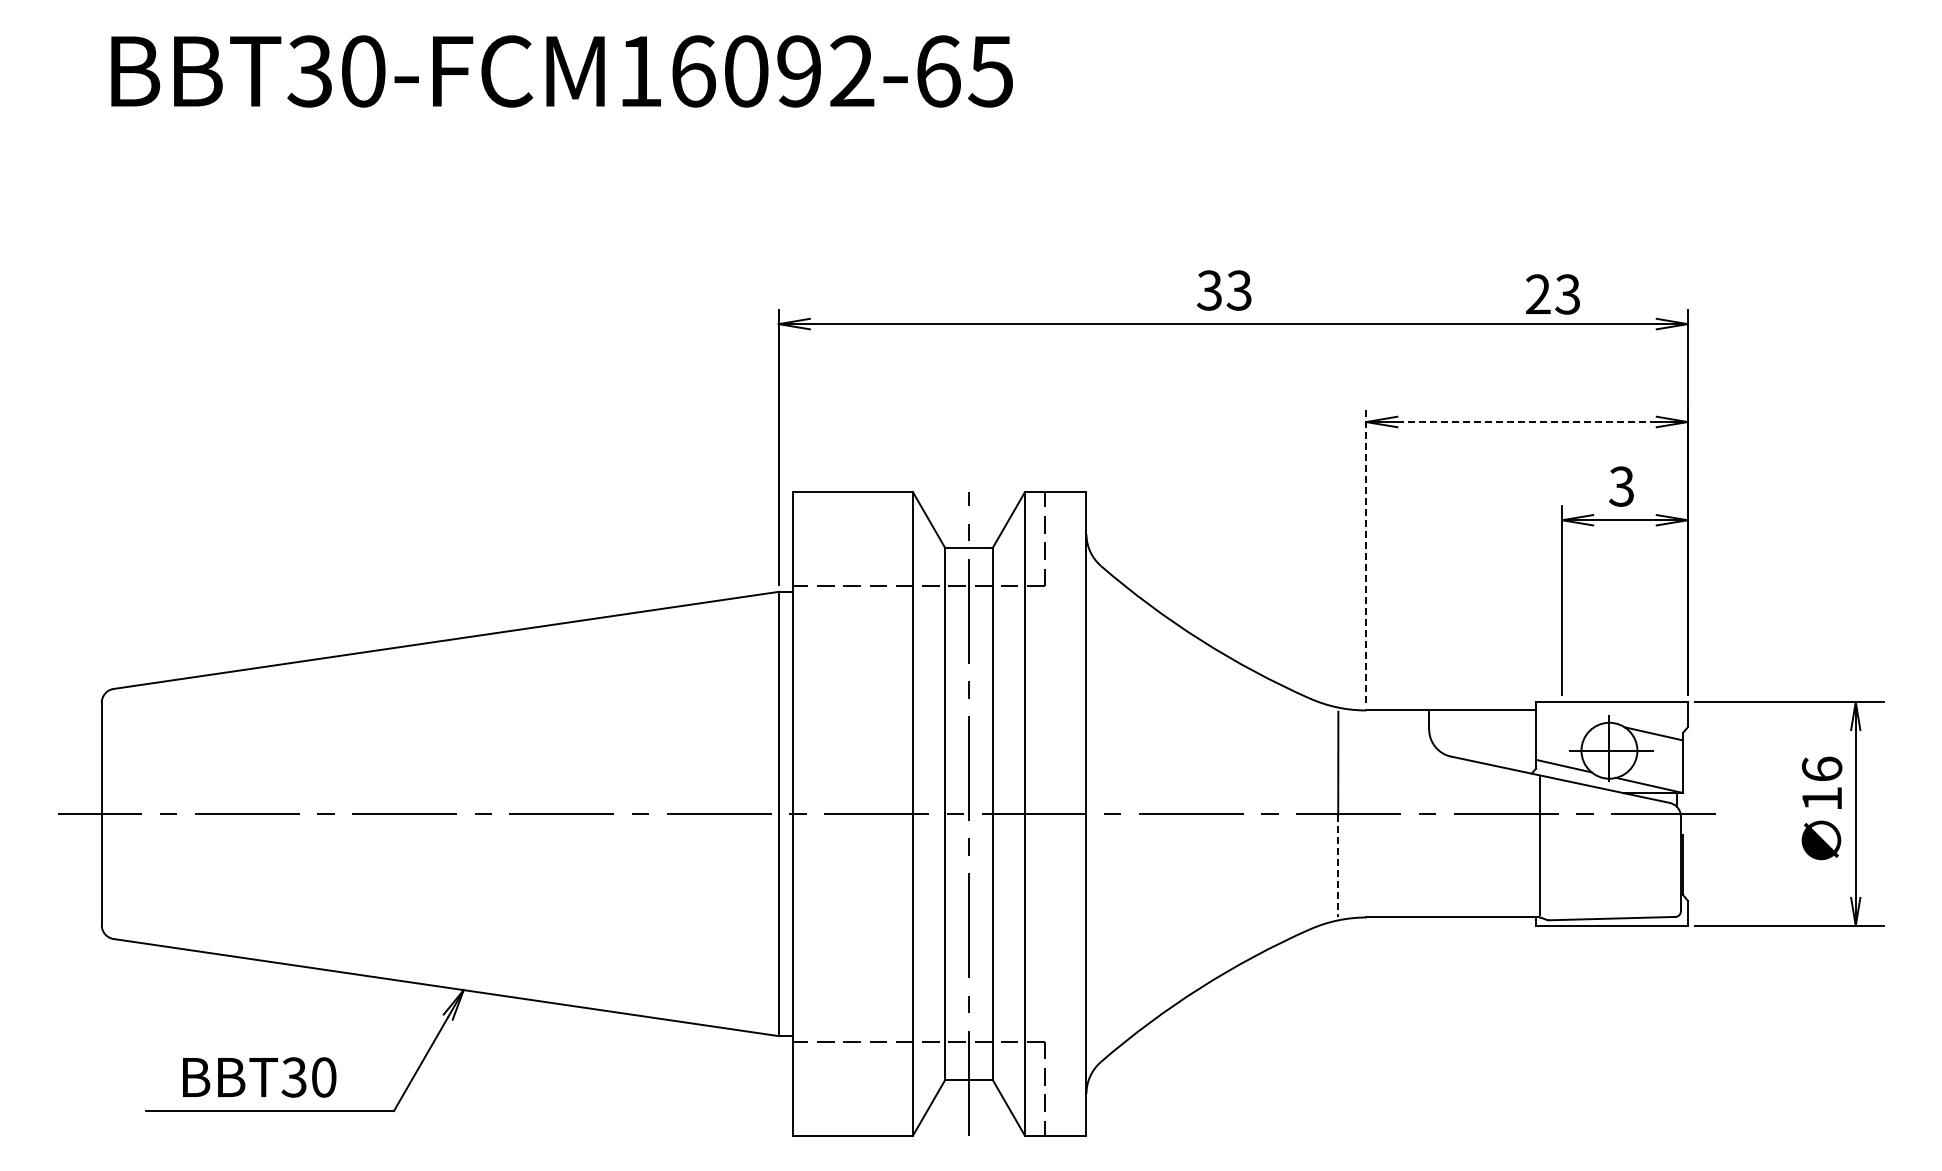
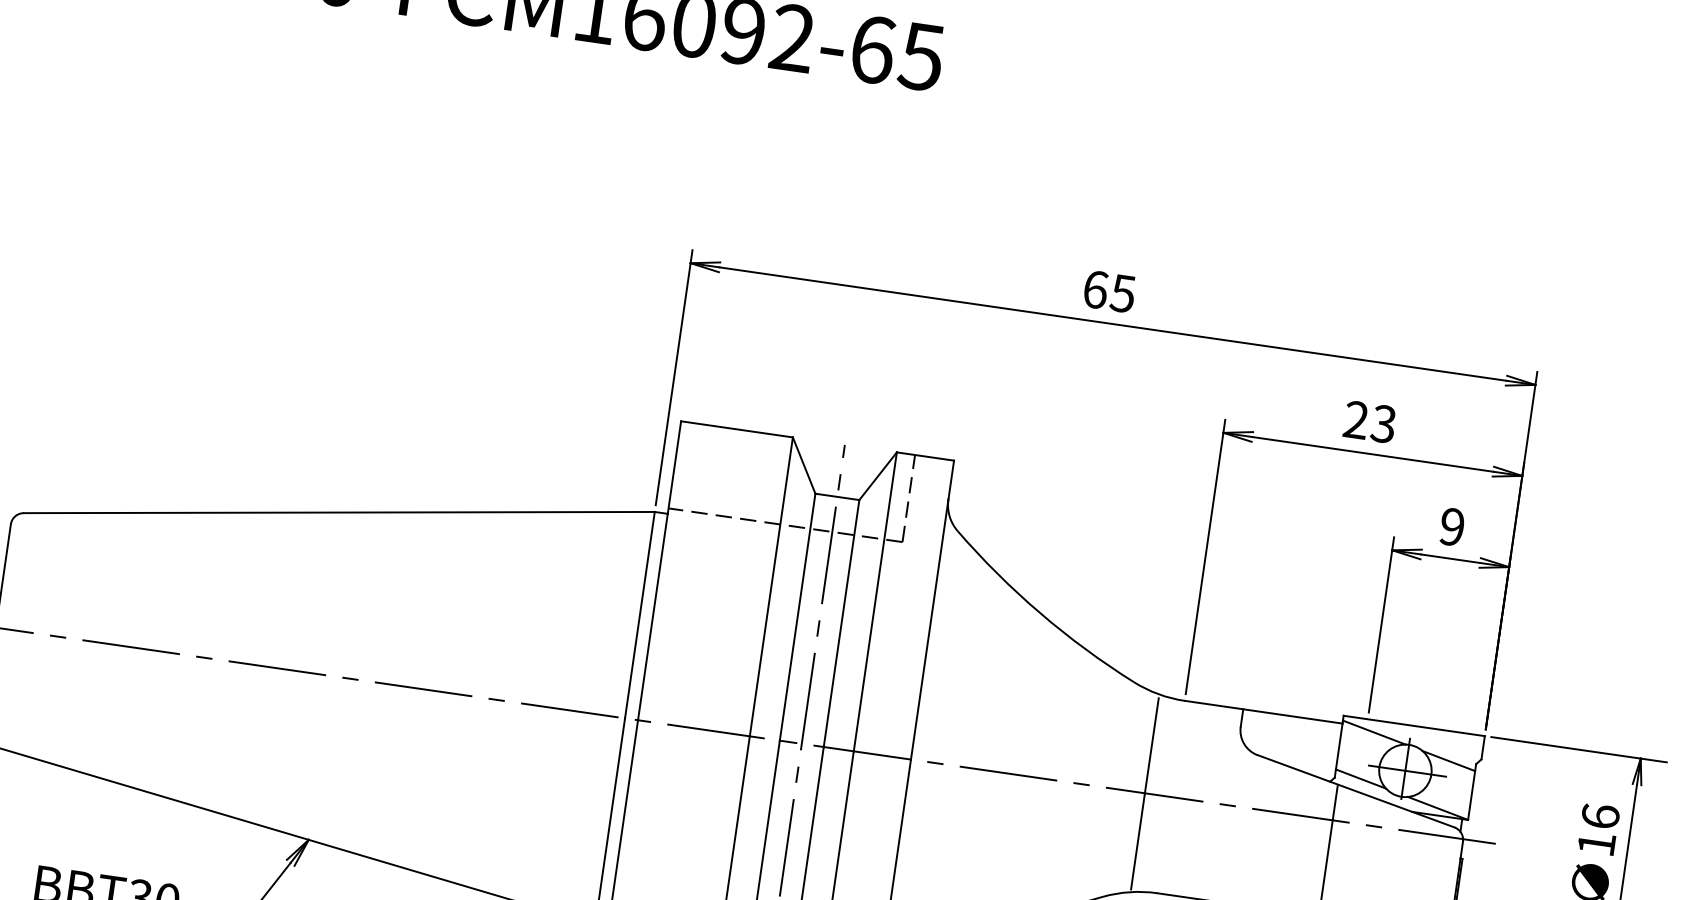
text: (1223, 290) -> (1108, 291), 33 -> 65
text: (1552, 294) -> (1369, 422), moved
line: (1527, 422) -> (1373, 454), dashed -> solid
text: (1621, 486) -> (1451, 526), 3 -> 9
line: (1366, 555) -> (1205, 556), dashed -> solid
line: (1570, 715) -> (1373, 732), added
line: (1338, 866) -> (1138, 842), dashed -> solid

